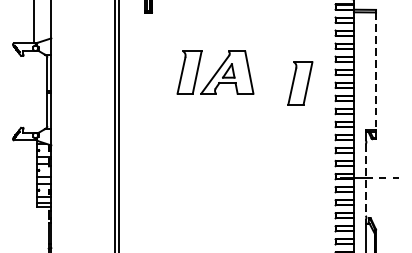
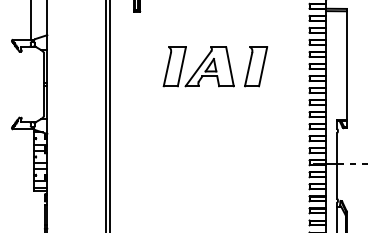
line: (375, 72) -> (346, 66), dashed -> solid
part: (300, 83) -> (256, 66), moved
line: (365, 179) -> (337, 165), dashed -> solid

